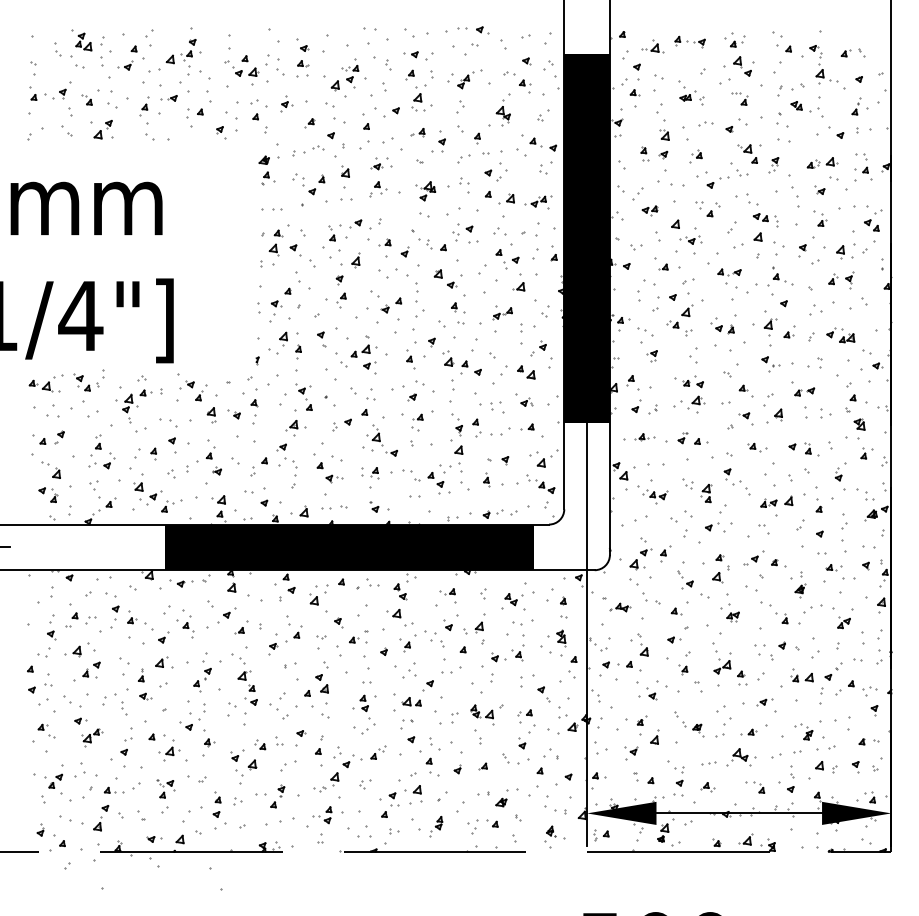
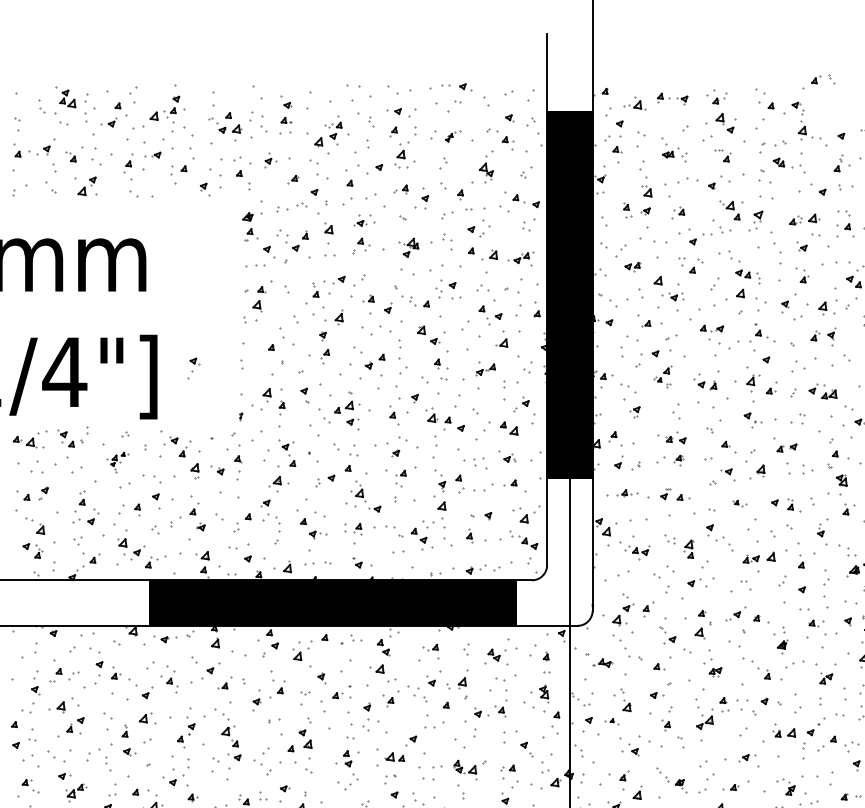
part: (852, 52) -> (822, 79), moved
part: (469, 79) -> (452, 136), size x0.6
part: (705, 123) -> (688, 180), size x1.4
part: (773, 165) -> (755, 222), size x1.4
part: (424, 214) -> (407, 270), size x1.6
part: (738, 245) -> (720, 301), size x1.6
part: (636, 247) -> (619, 303), size x1.6
part: (295, 250) -> (268, 252), moved
part: (275, 311) -> (194, 368), moved
part: (679, 320) -> (662, 376), size x0.7
part: (696, 404) -> (679, 460), size x0.6
part: (133, 406) -> (117, 462), size x0.6
part: (757, 447) -> (739, 503), size x0.7
part: (629, 666) -> (612, 721), size x0.6
part: (412, 669) -> (365, 724), moved
part: (742, 677) -> (724, 703), moved
part: (454, 717) -> (437, 772), size x1.6

